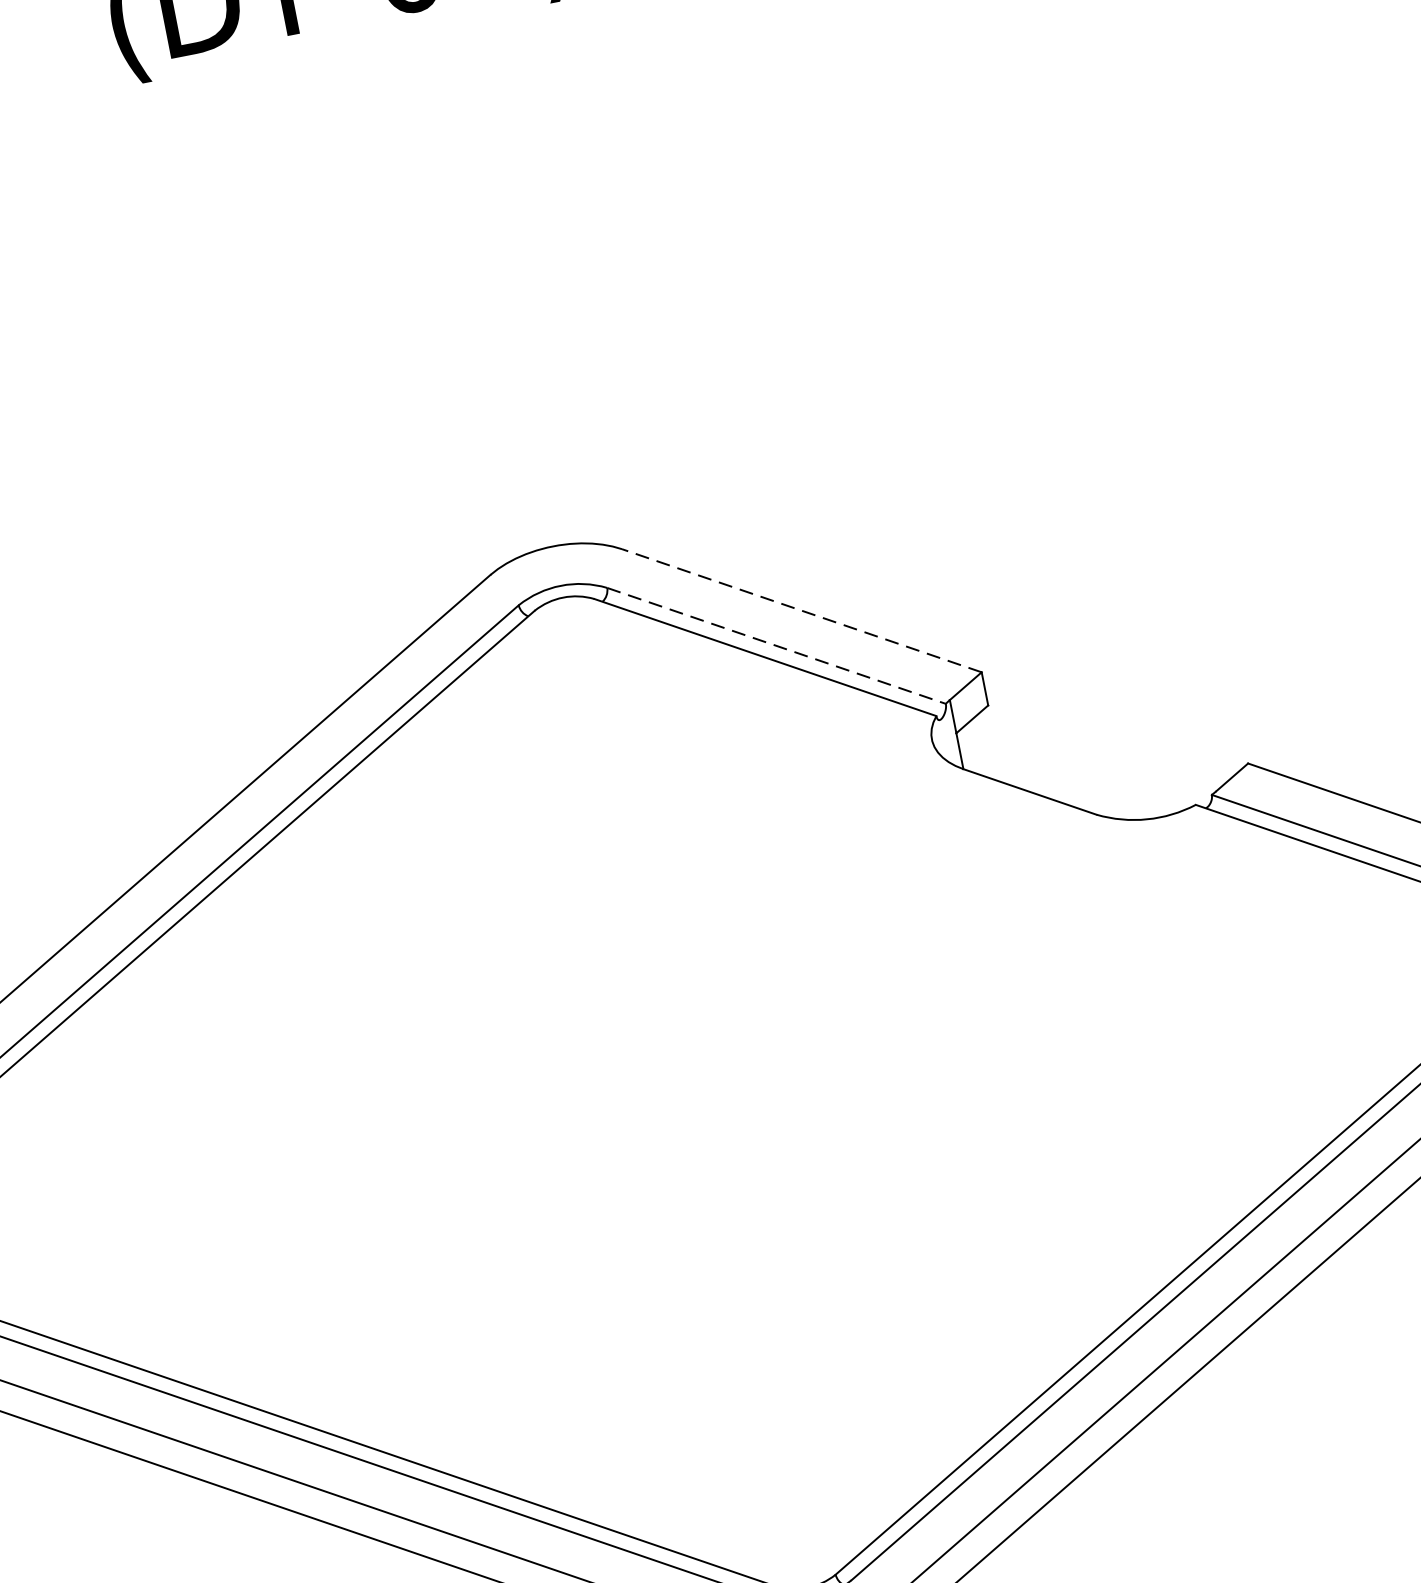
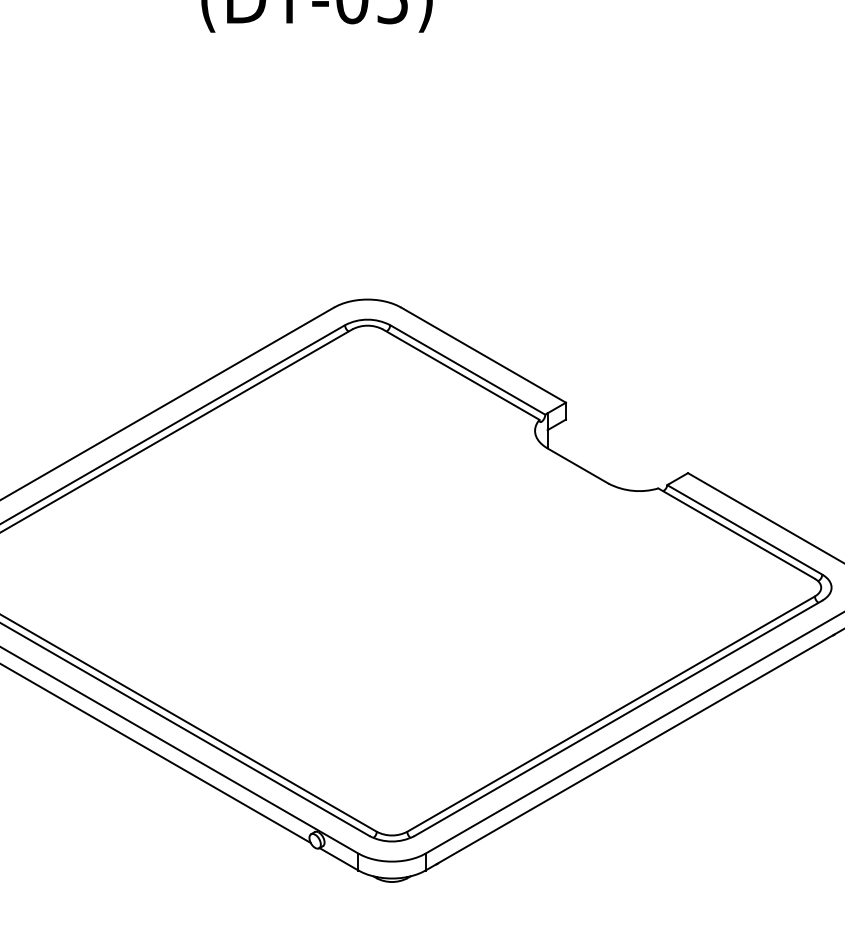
line: (801, 609) -> (483, 354), dashed -> solid
line: (775, 645) -> (467, 369), dashed -> solid

